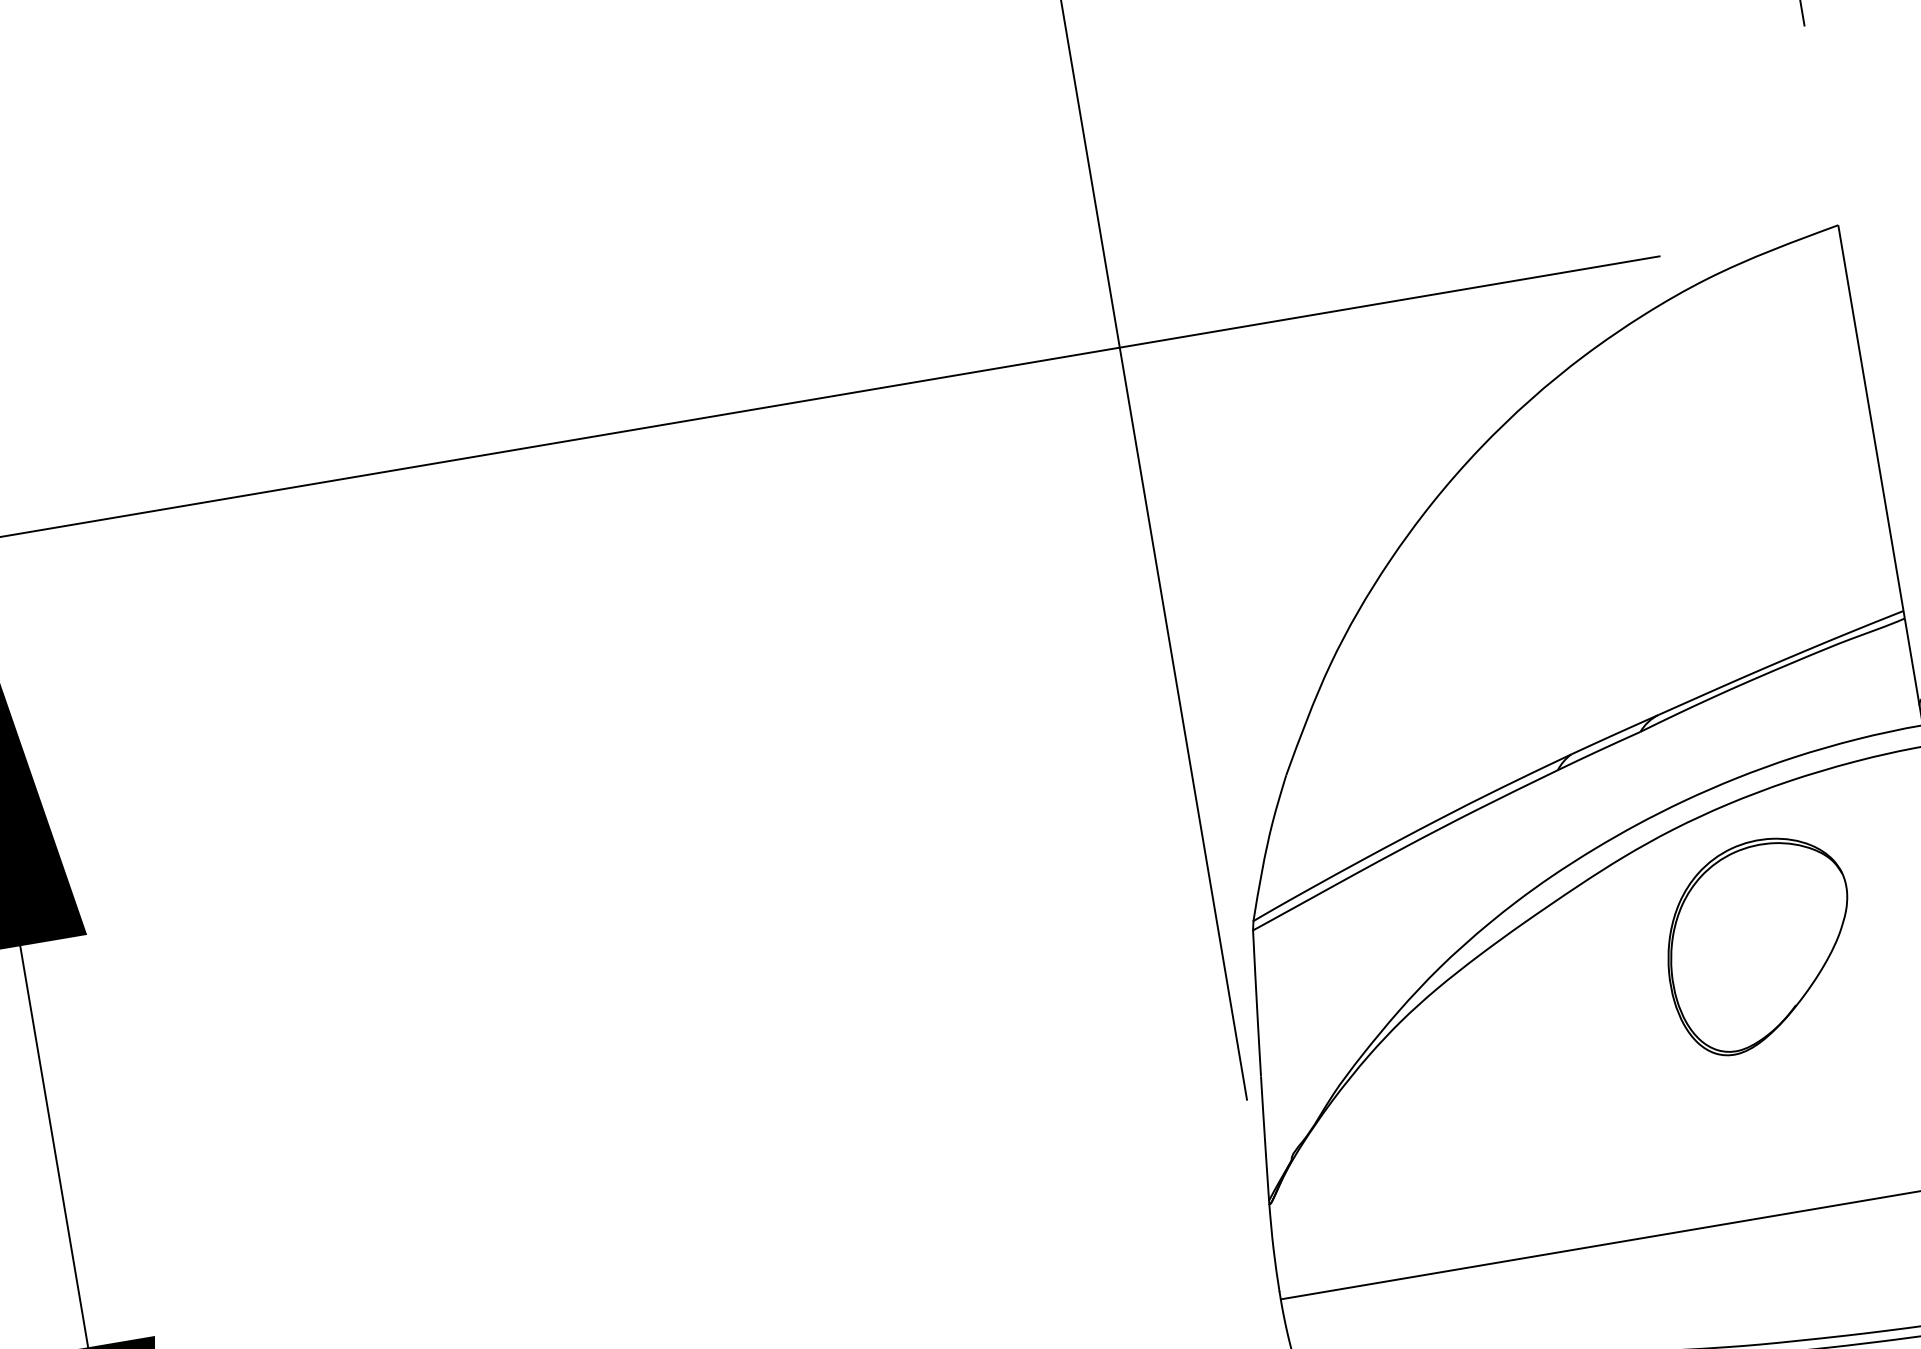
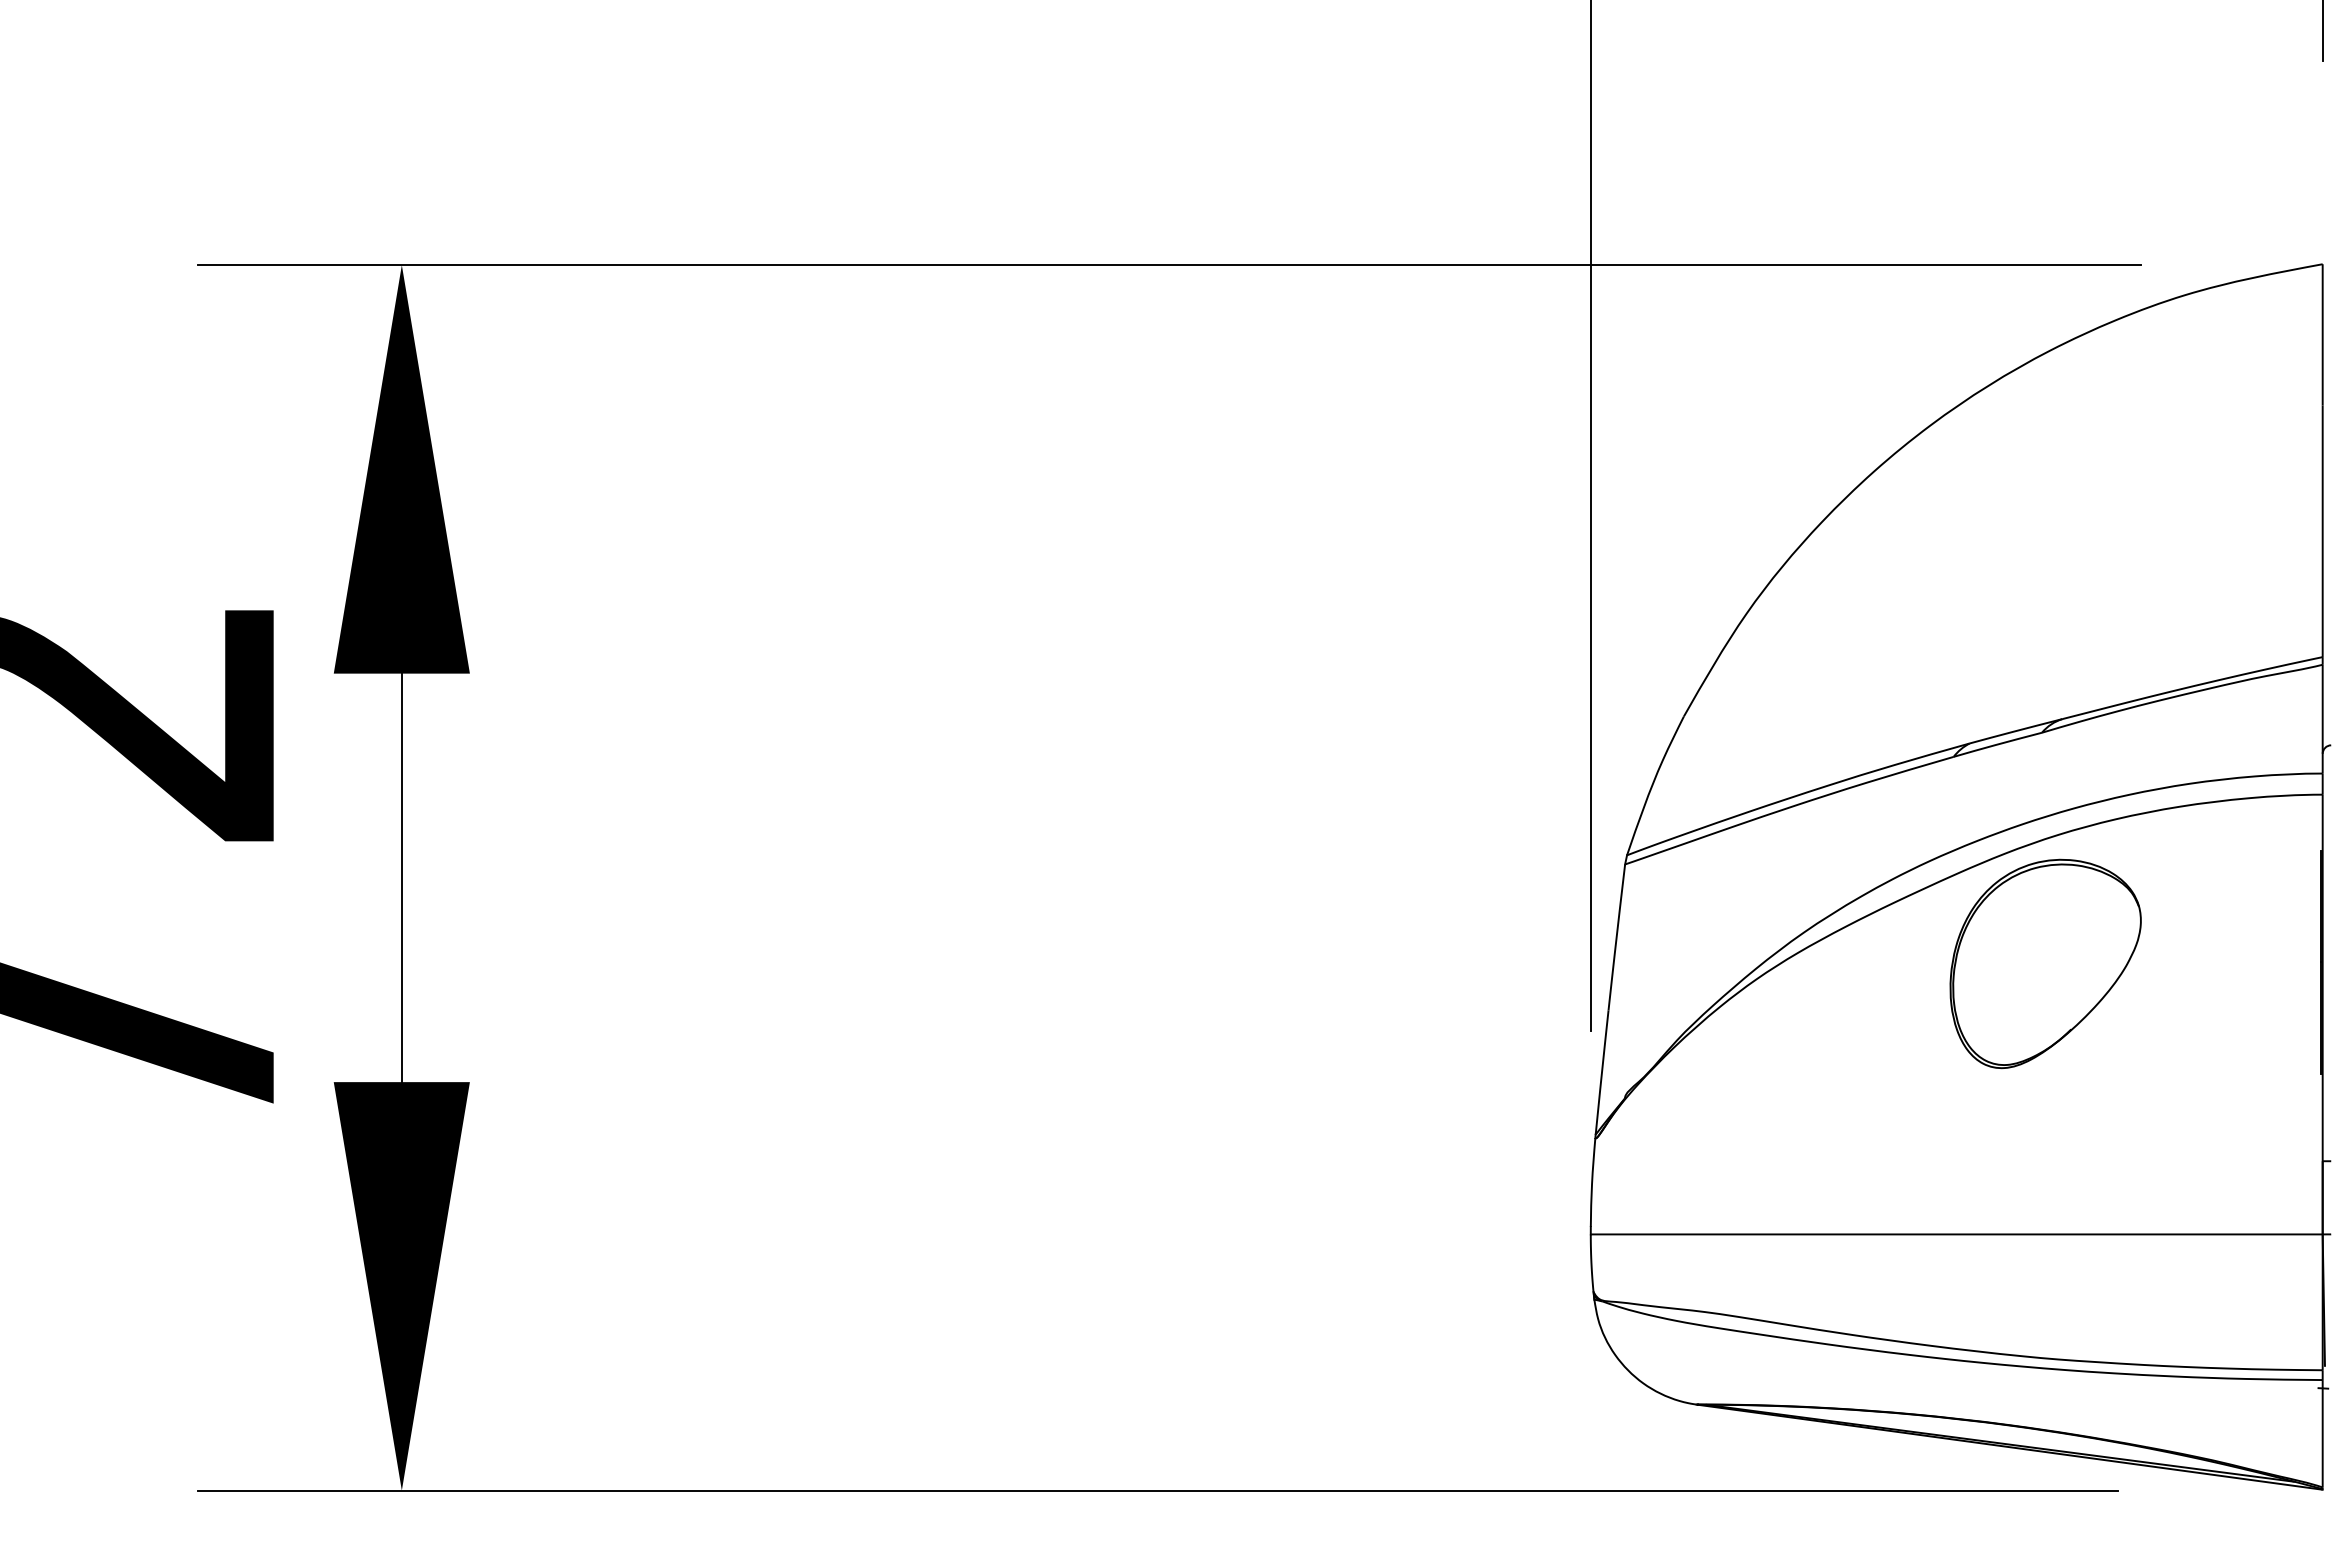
part: (1759, 944) -> (2045, 963), moved

